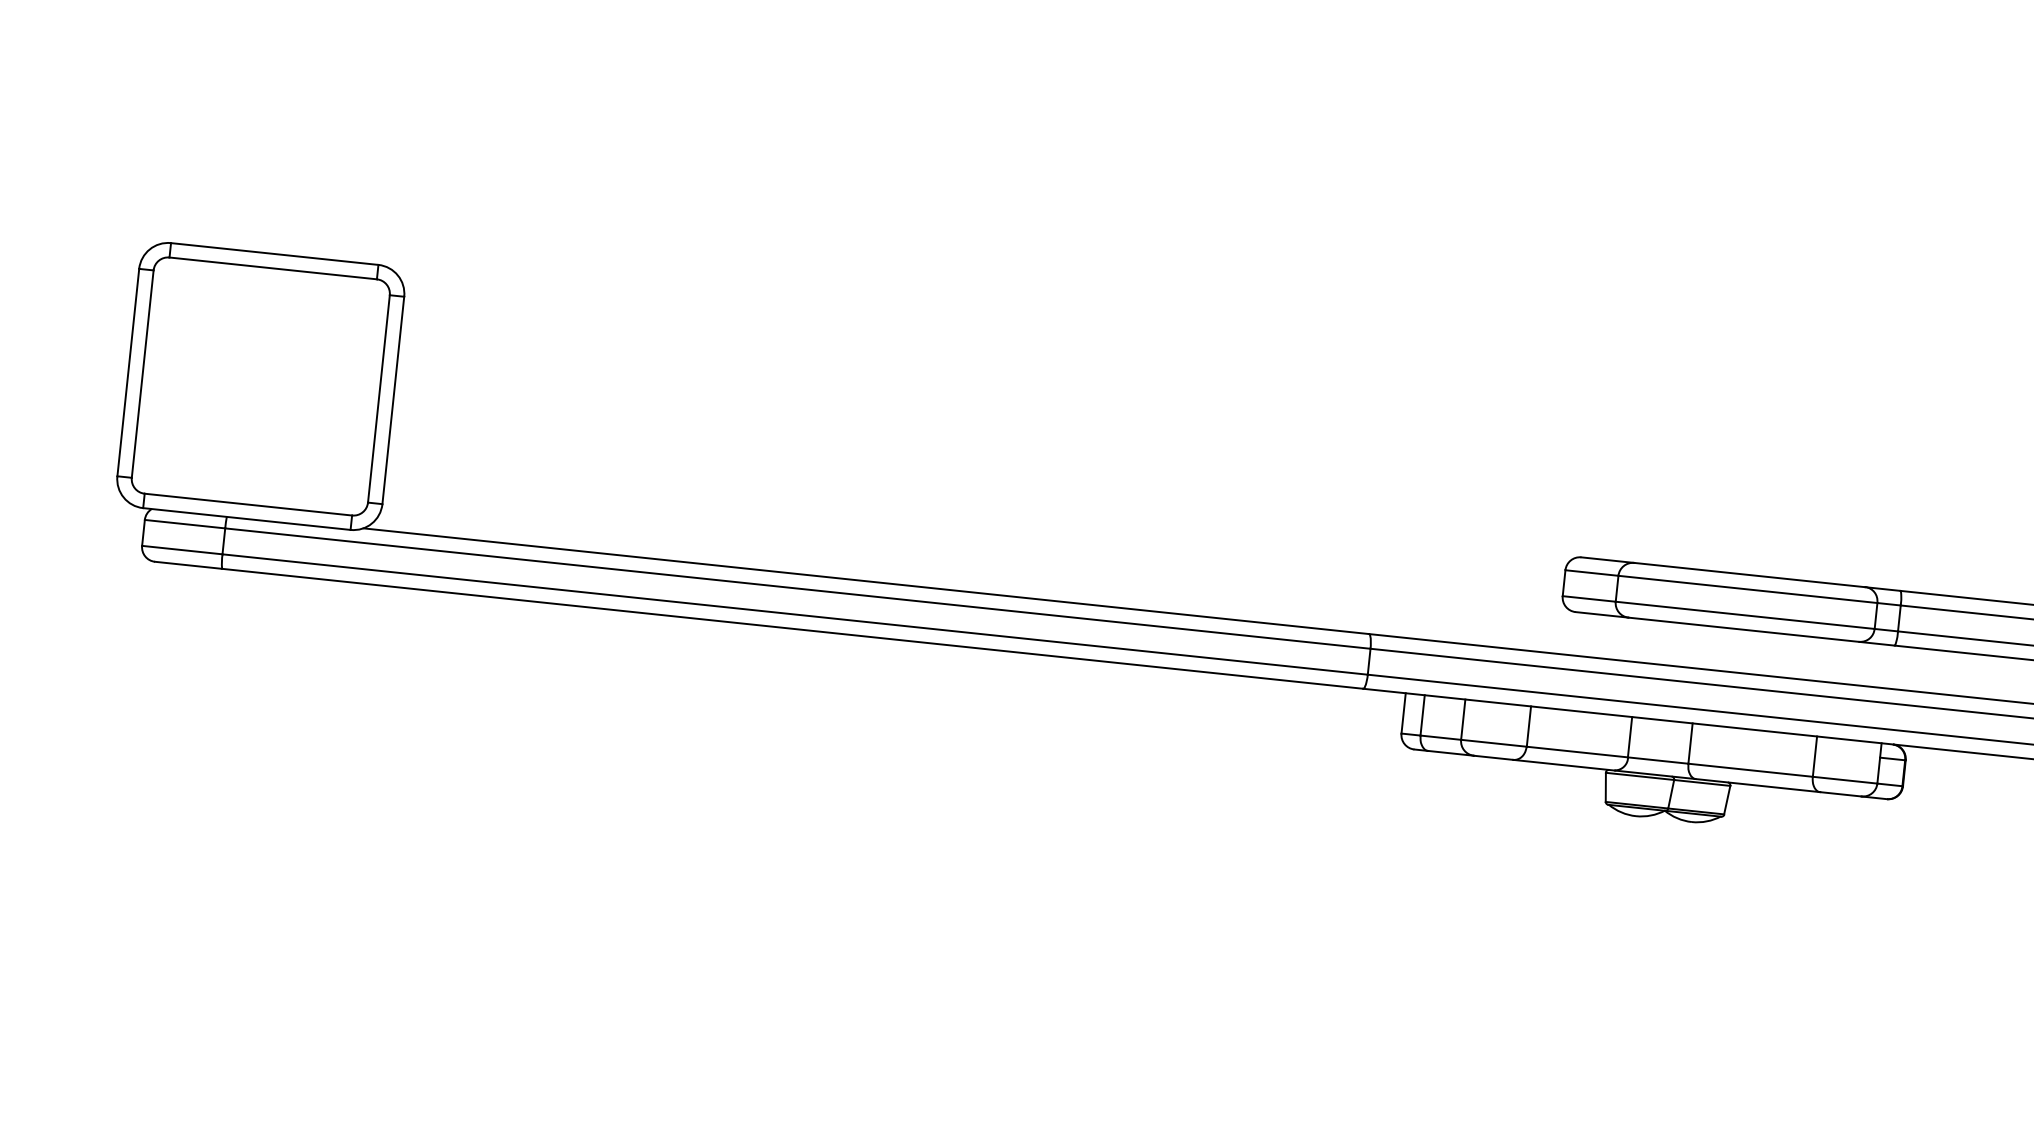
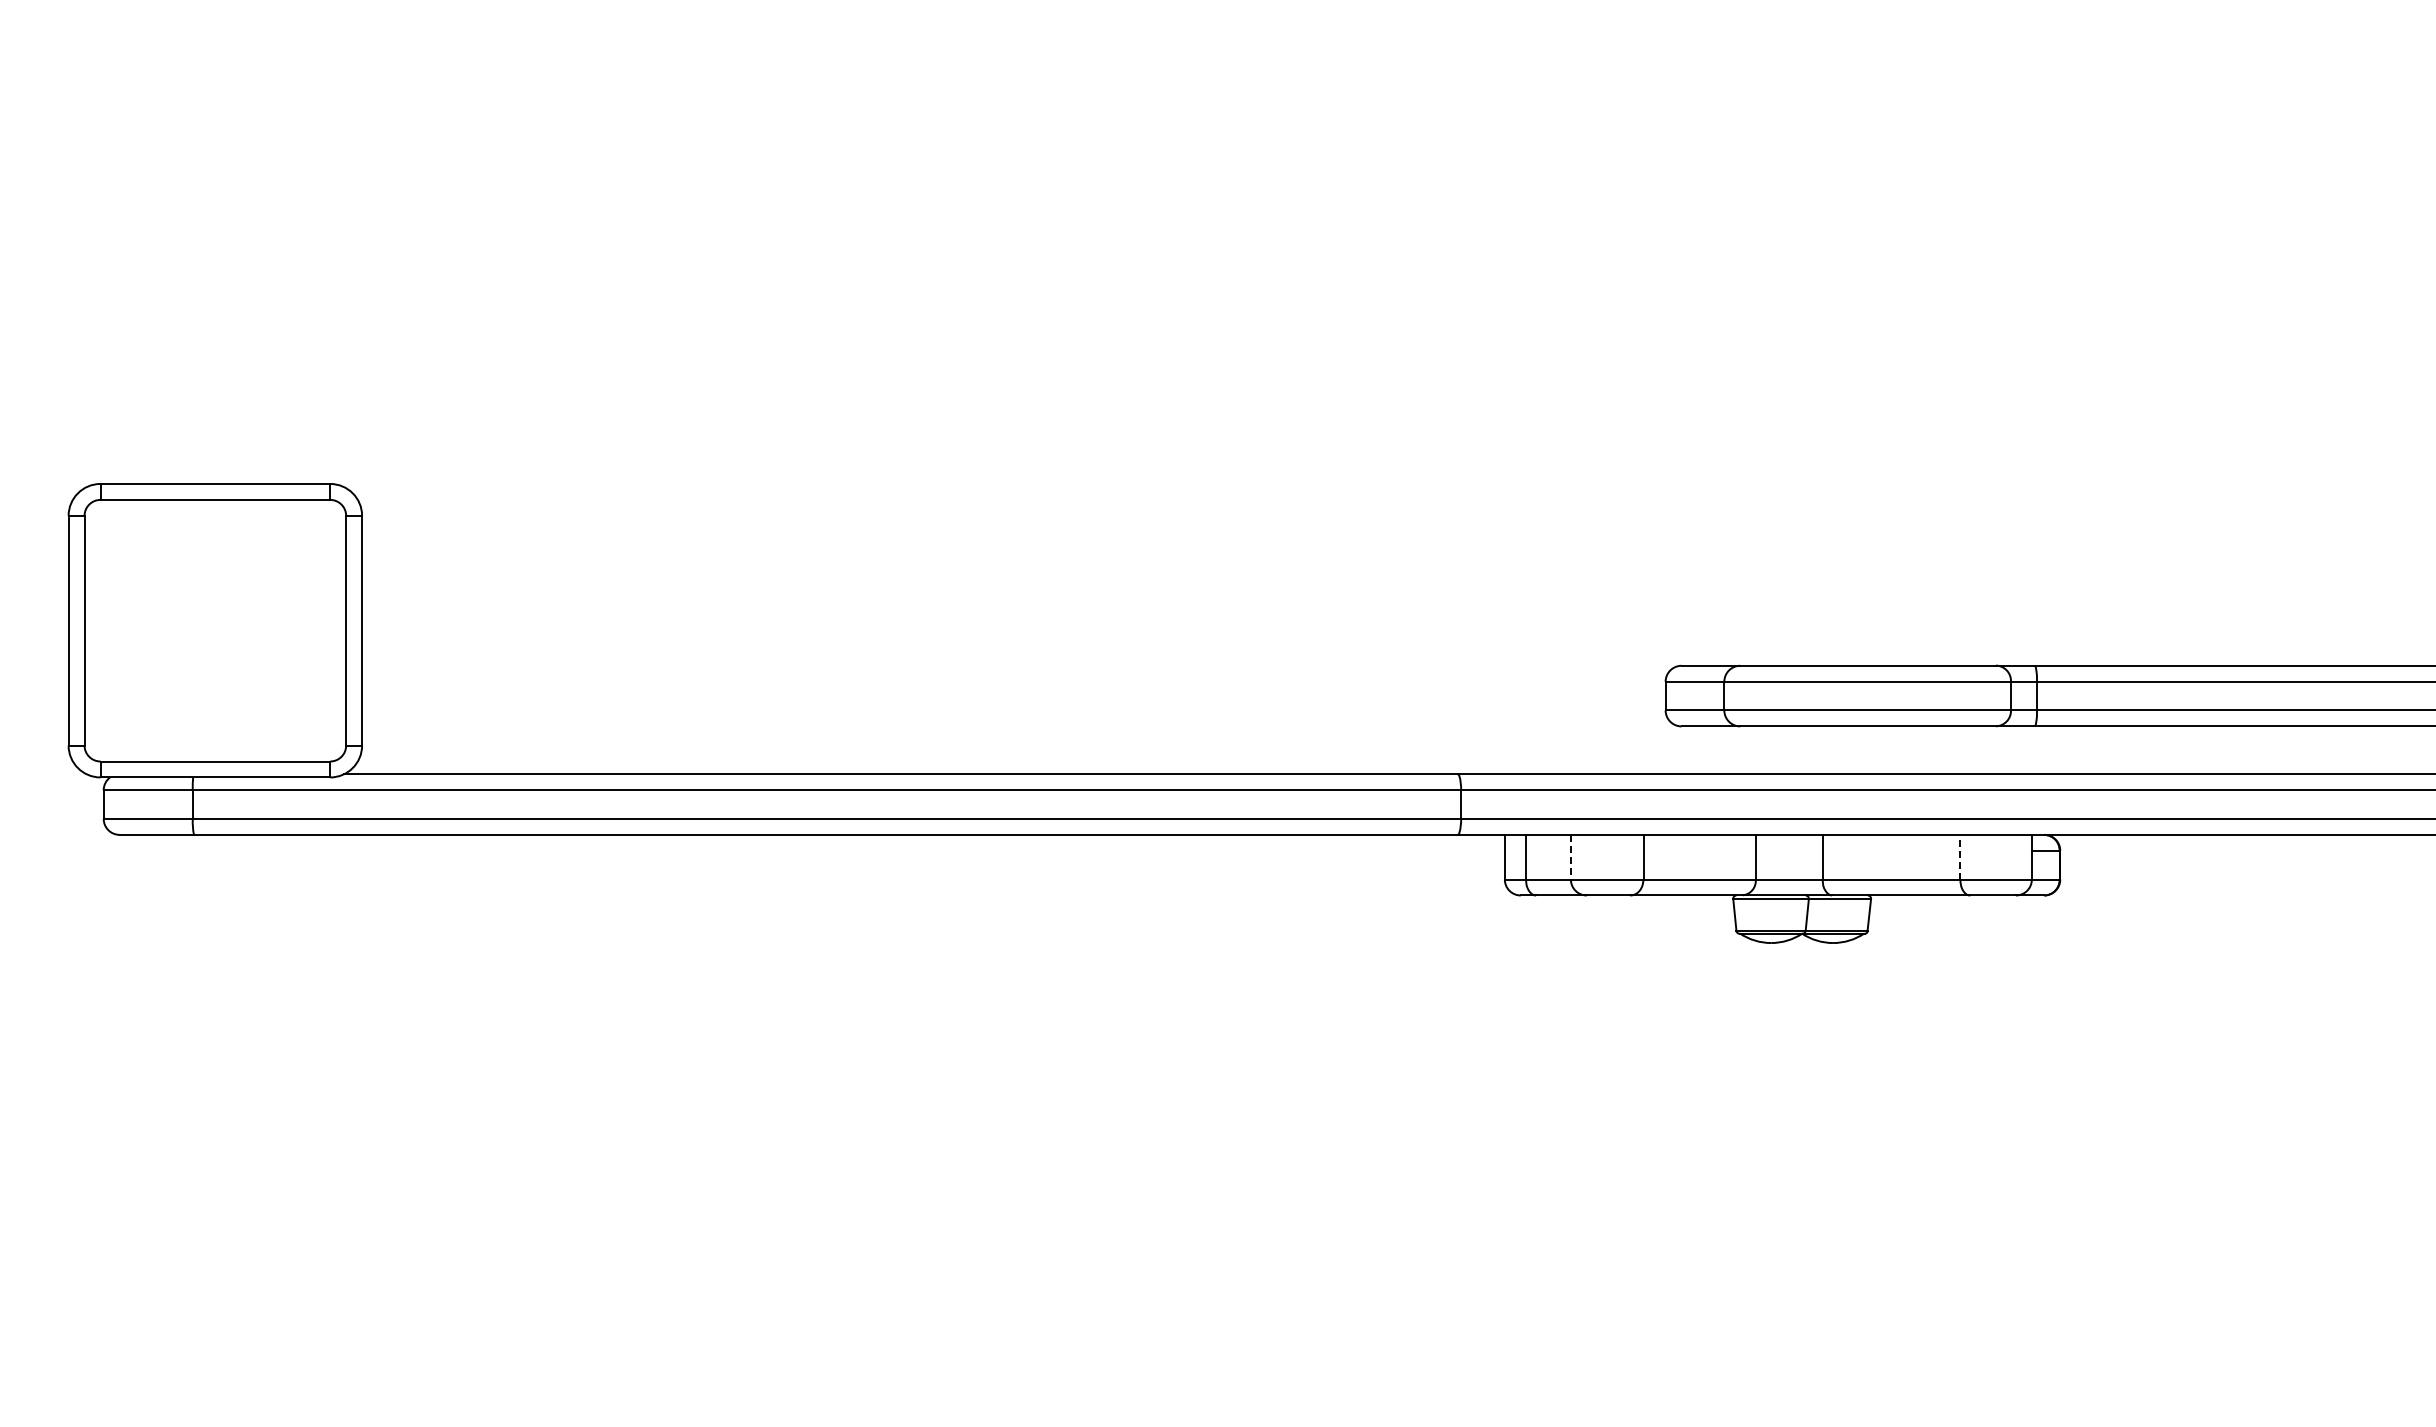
line: (1462, 719) -> (1570, 857), solid -> dashed
line: (1815, 756) -> (1960, 856), solid -> dashed

